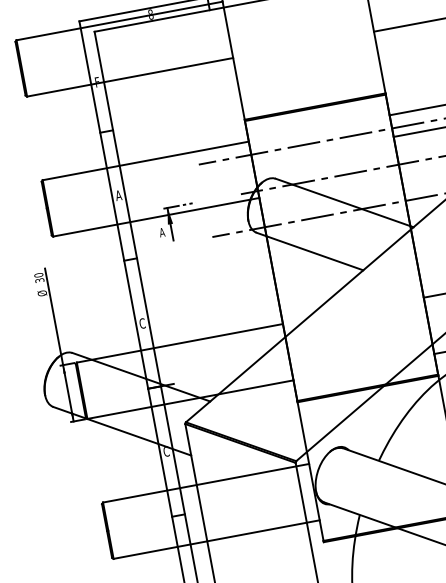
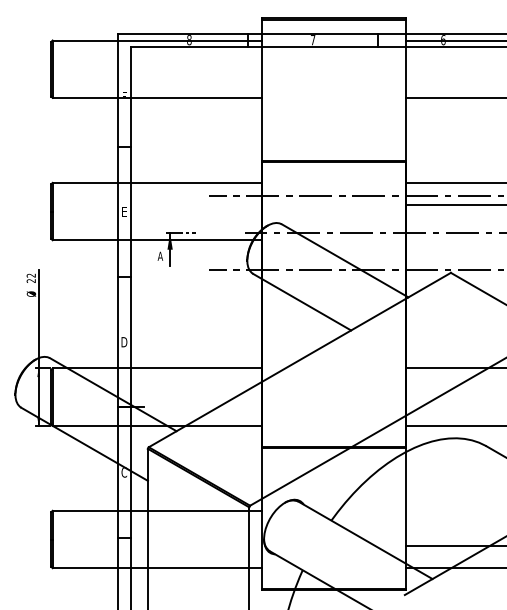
text: (118, 195) -> (124, 211), A -> E
text: (38, 277) -> (30, 277), 30 -> 22
text: (142, 323) -> (124, 342), C -> D

